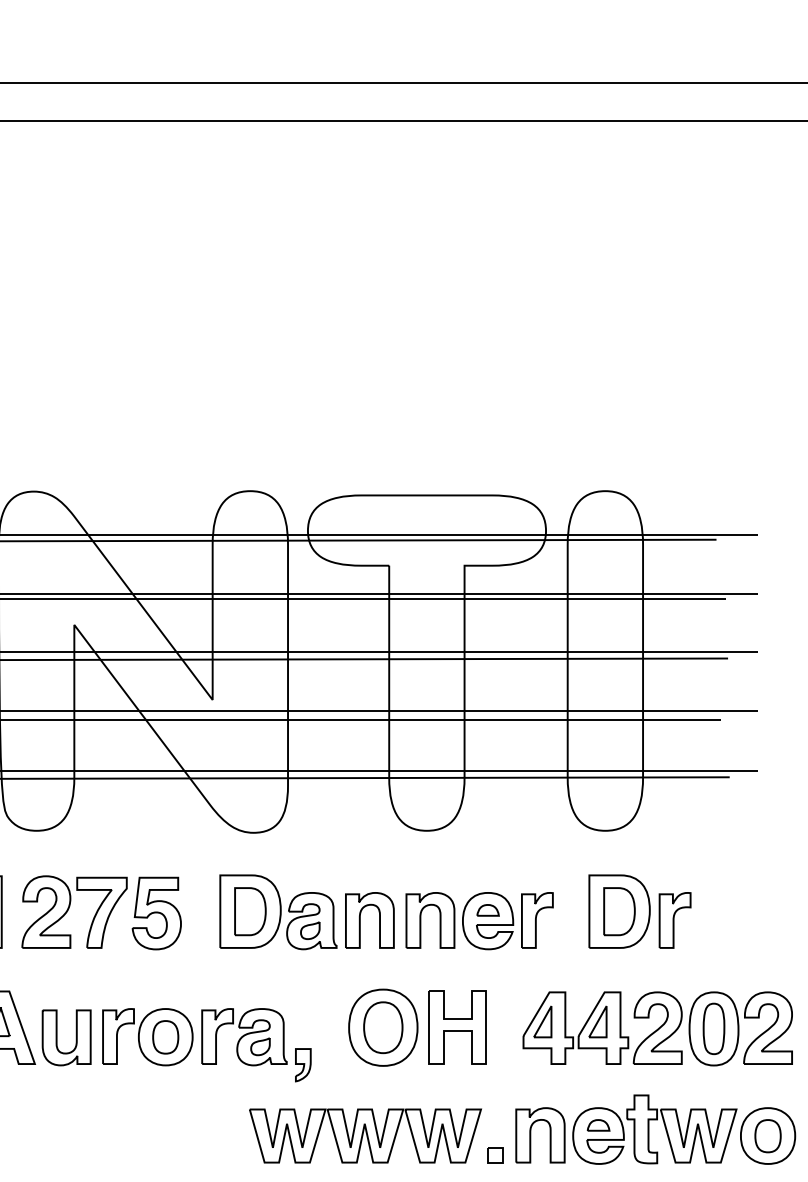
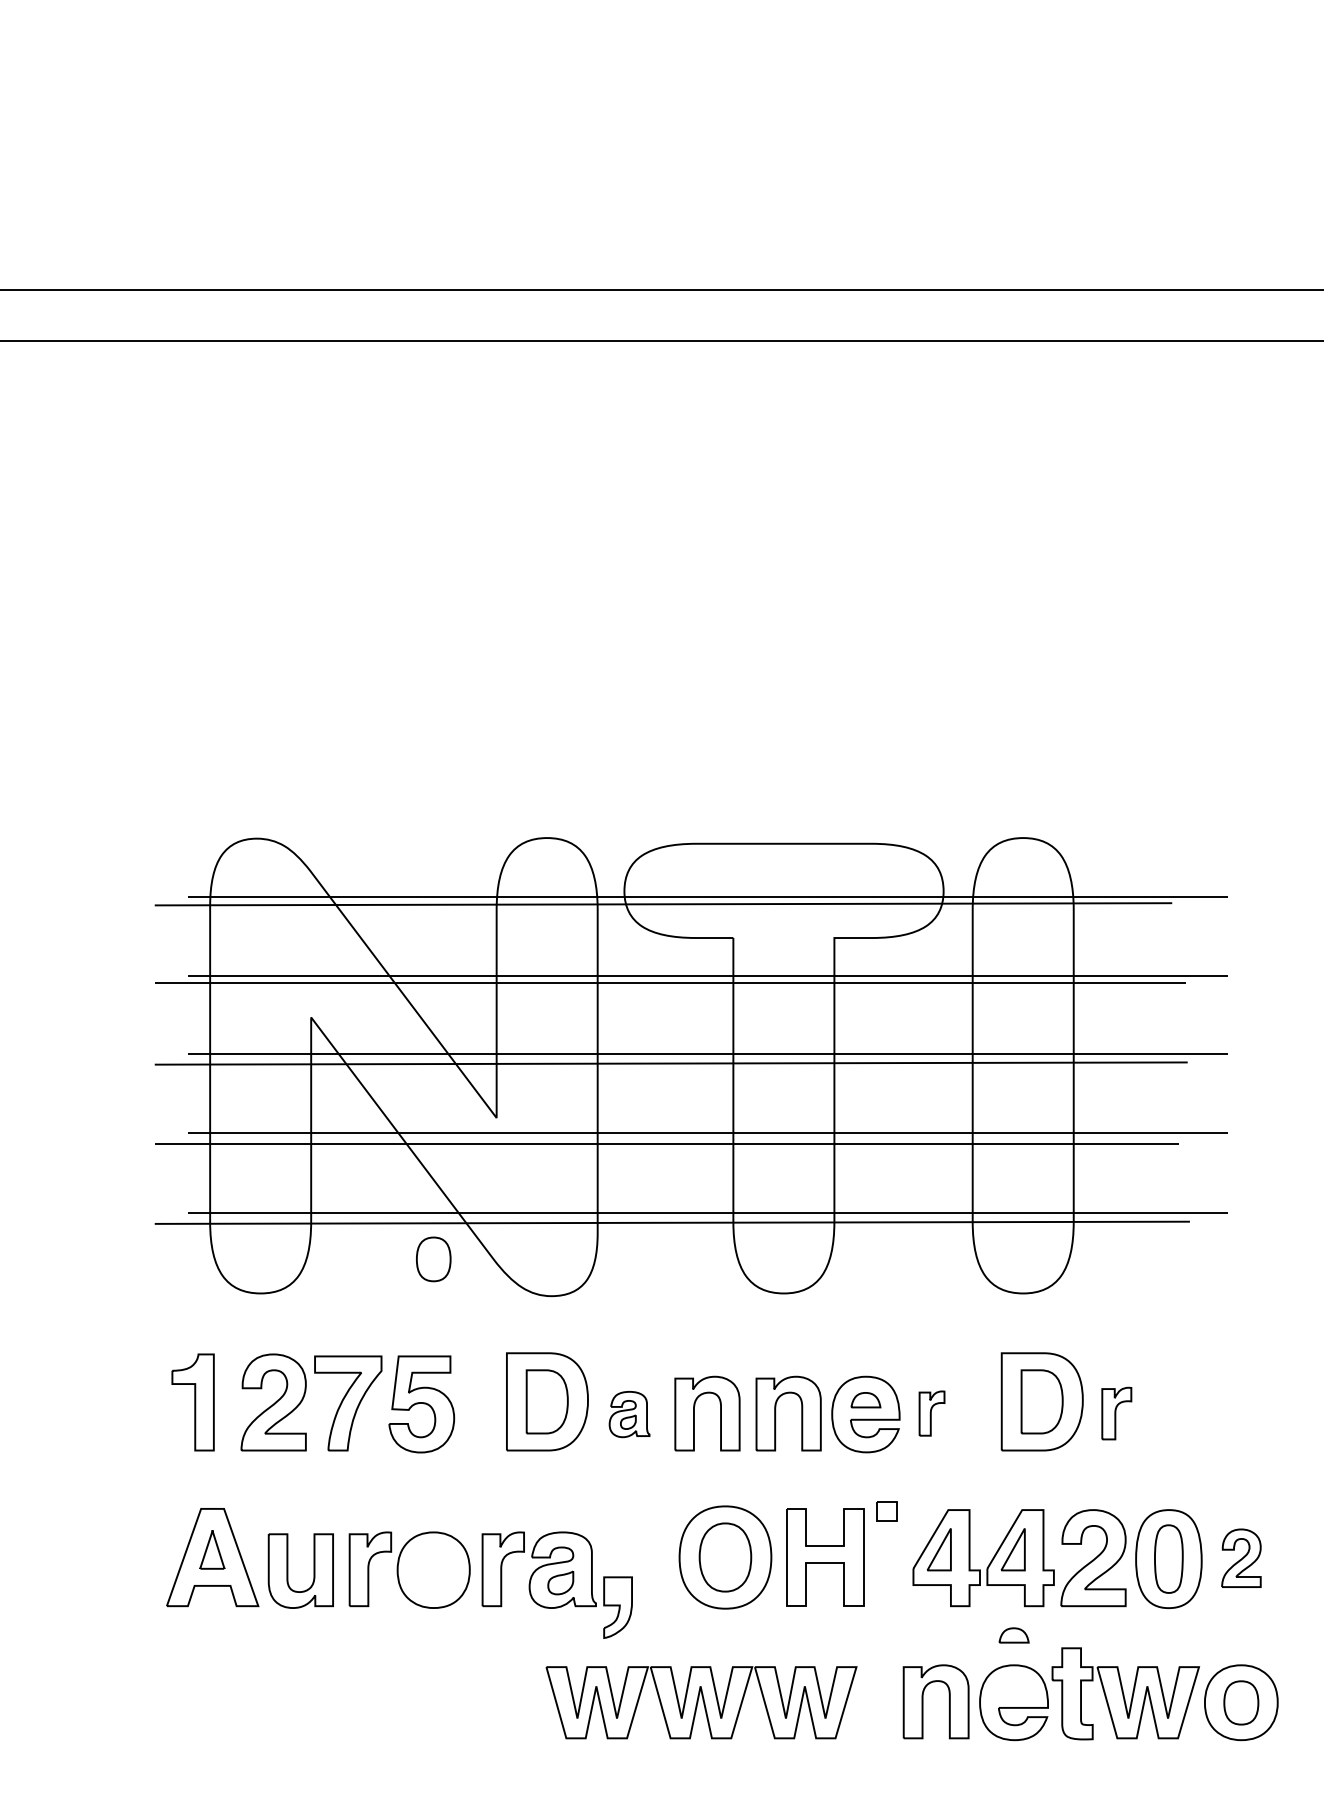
part: (536, 920) -> (931, 1413), size x0.6
part: (674, 920) -> (1116, 1413), size x0.7
part: (311, 921) -> (629, 1414), size x0.6
part: (768, 1028) -> (1241, 1558), size x0.6
part: (165, 1037) -> (433, 1259), moved
part: (303, 1065) -> (618, 1607), size x1.4
part: (598, 1125) -> (1013, 1635), moved
part: (495, 1155) -> (886, 1511), moved

